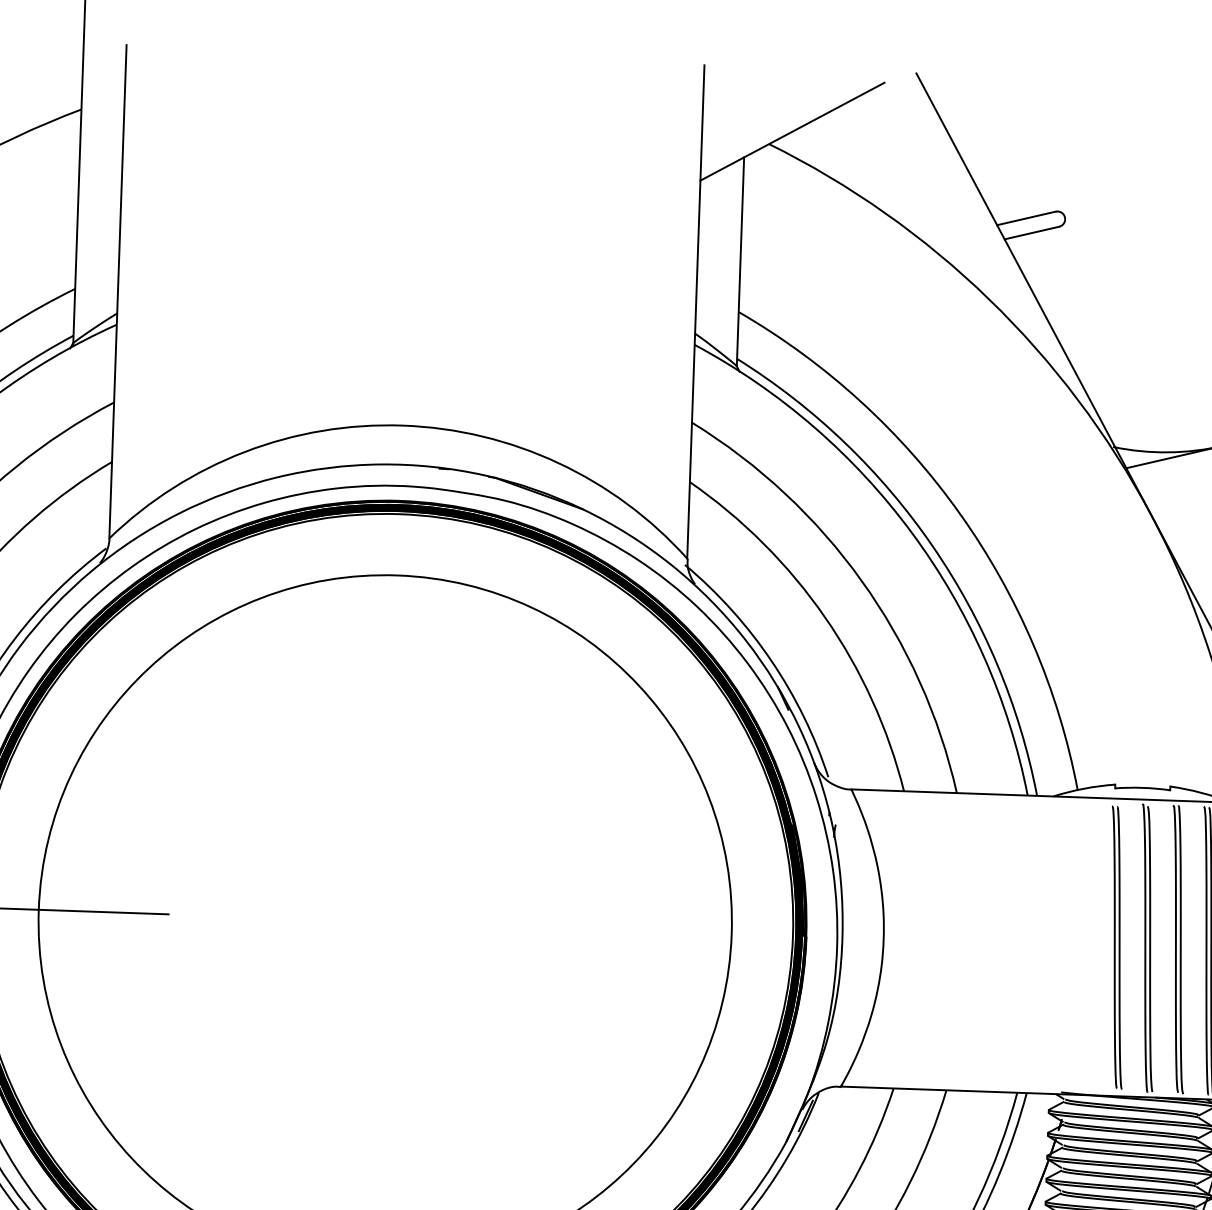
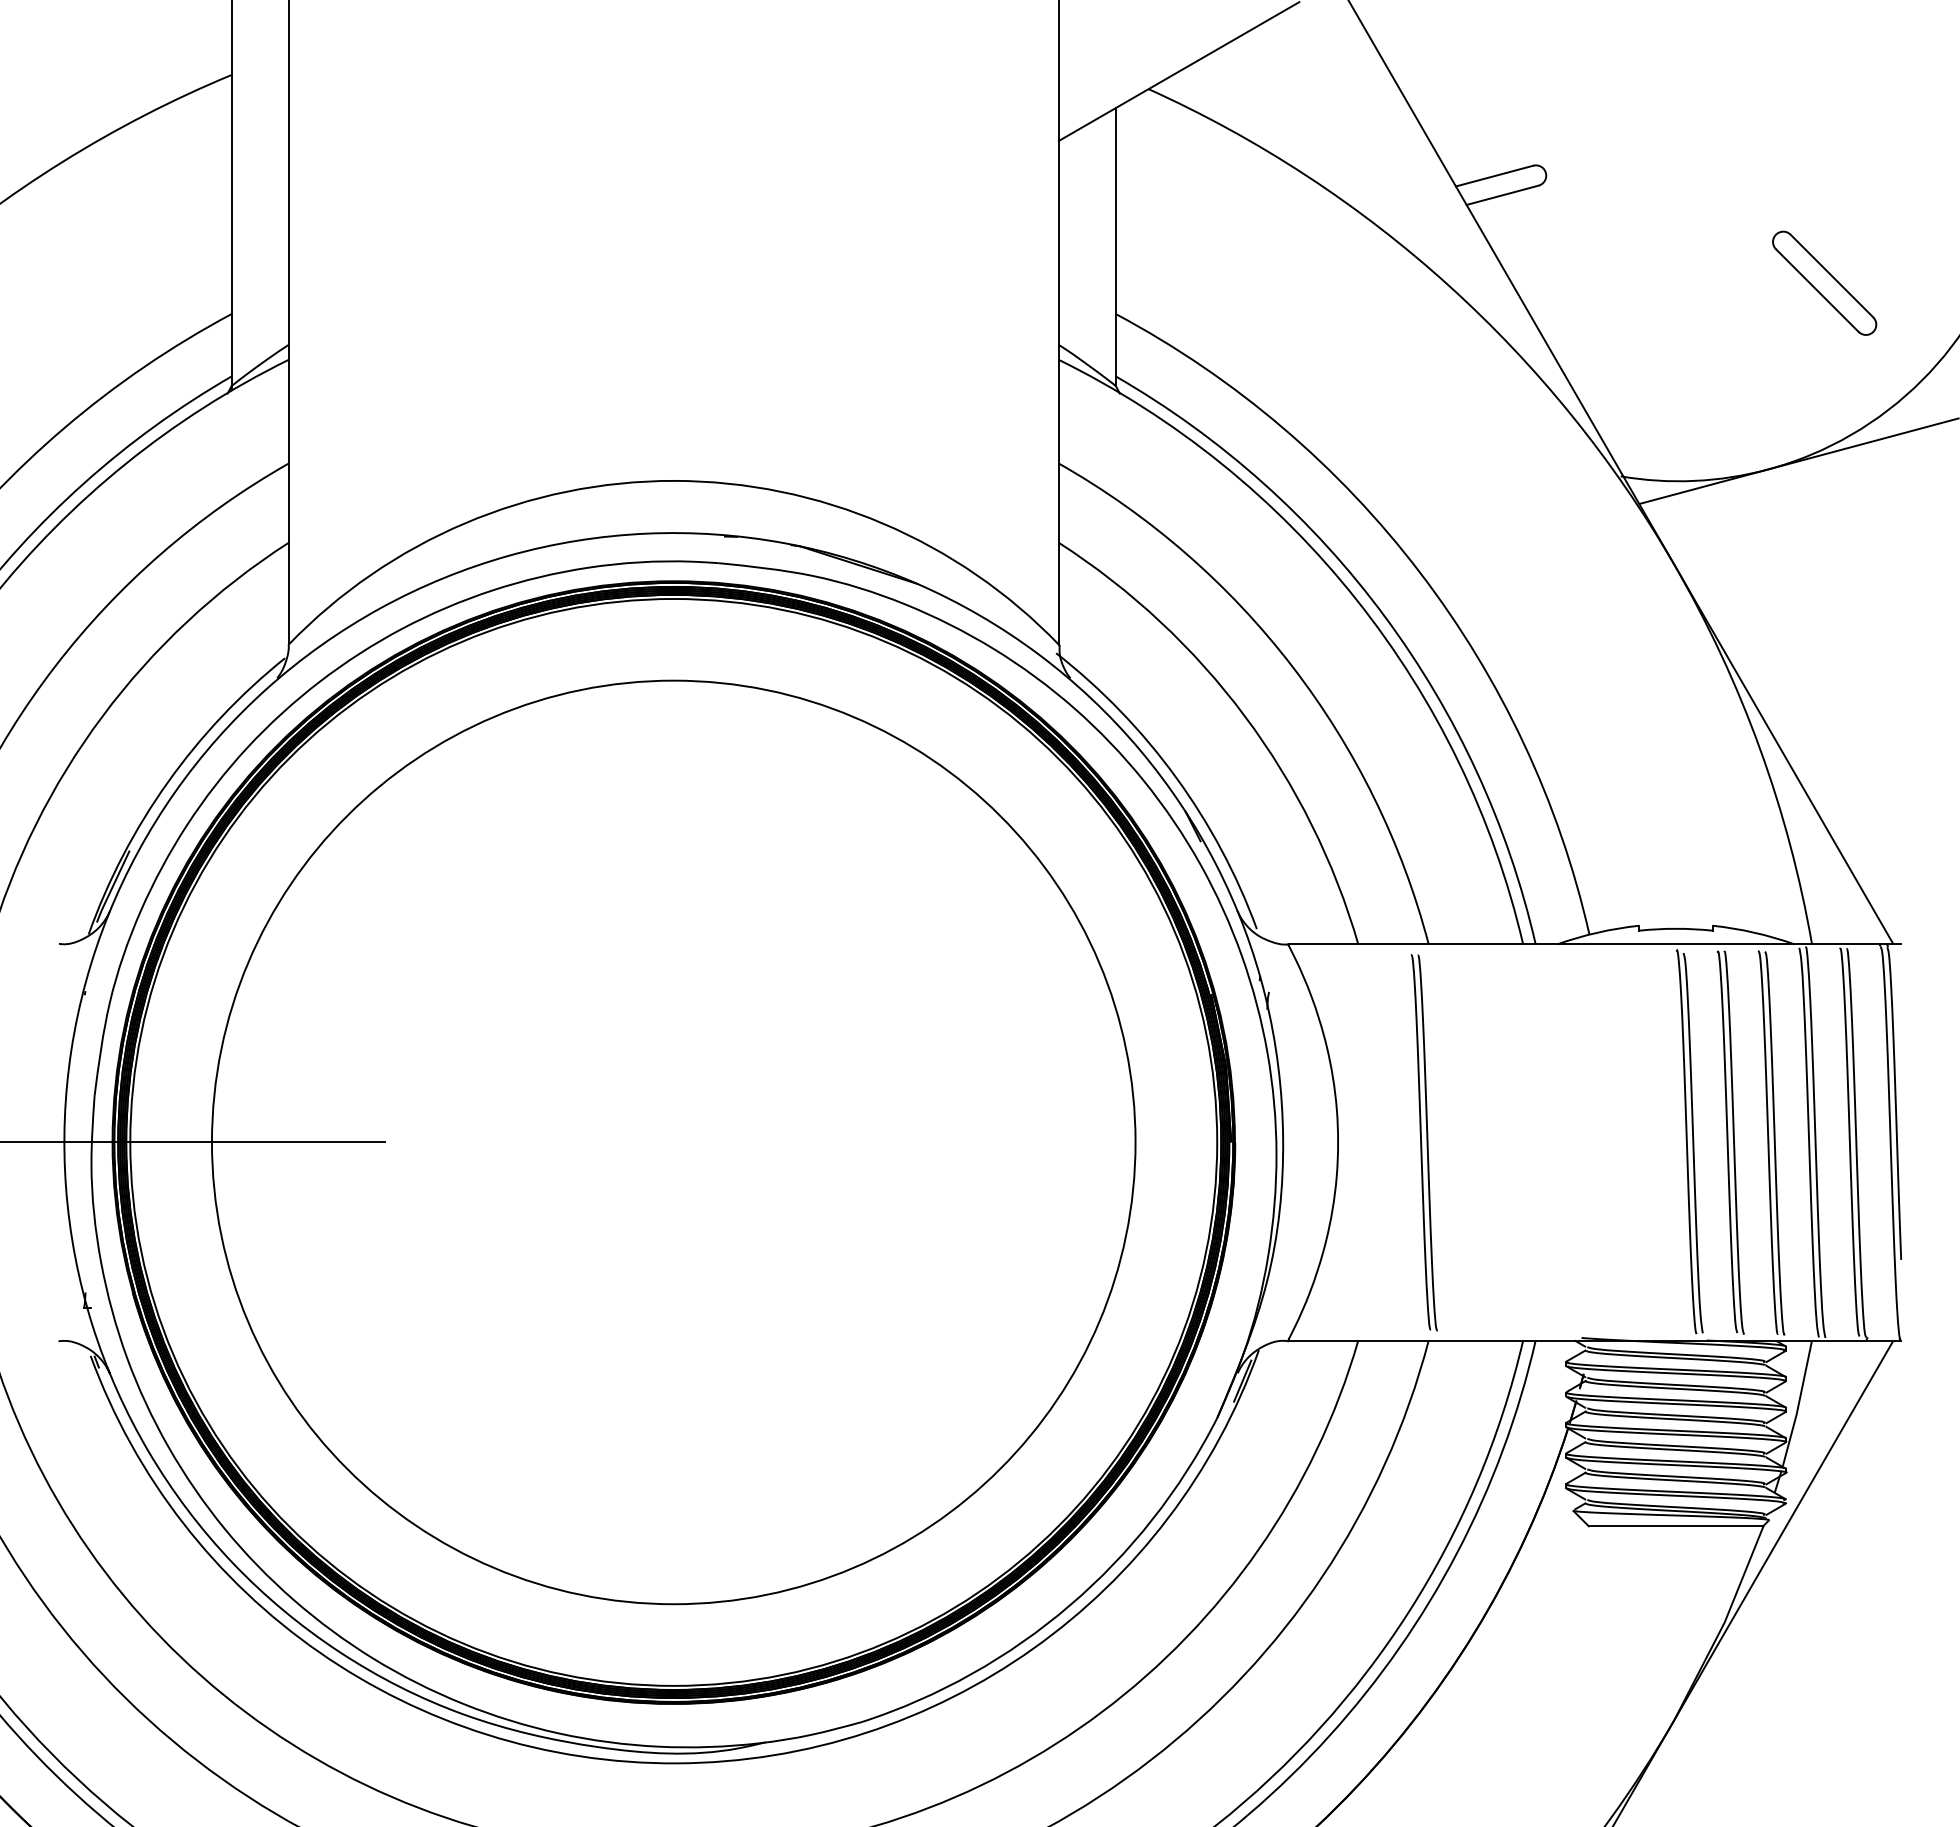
part: (1116, 947) -> (1423, 1142), moved

